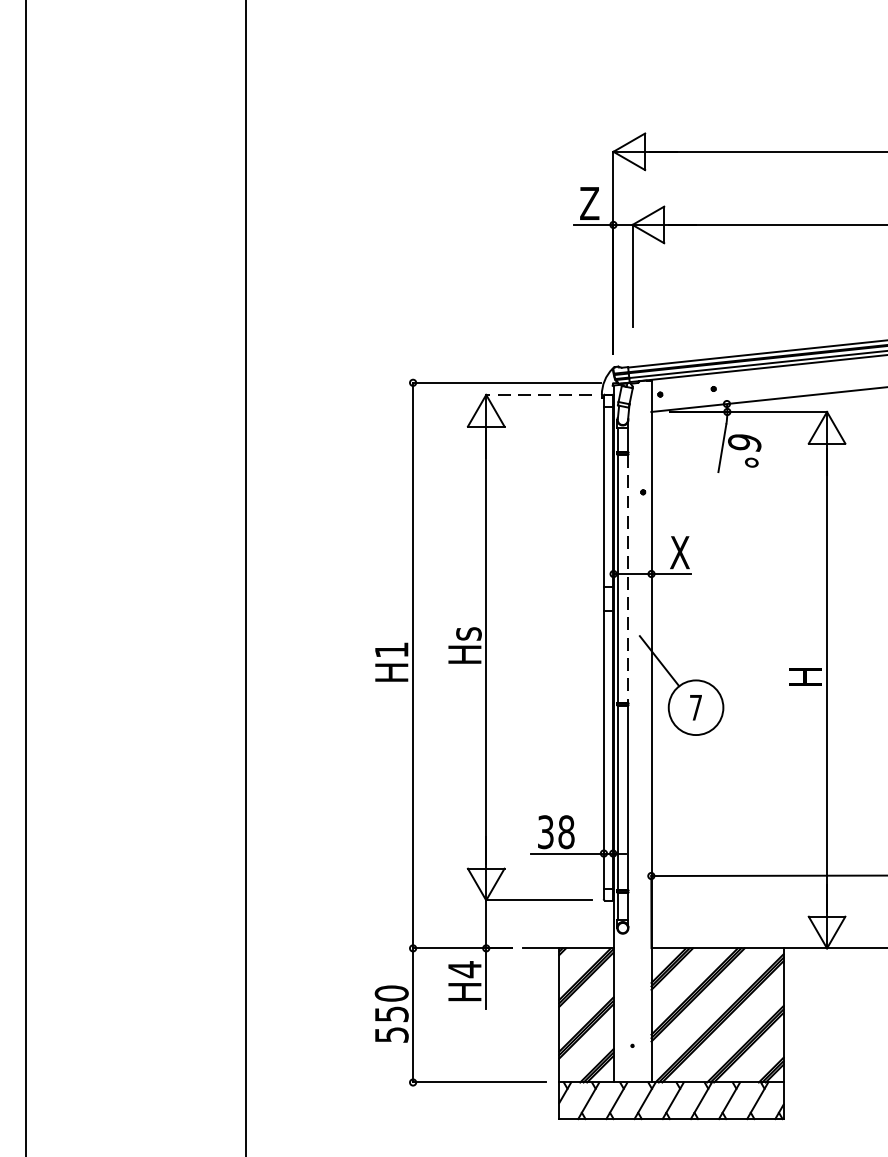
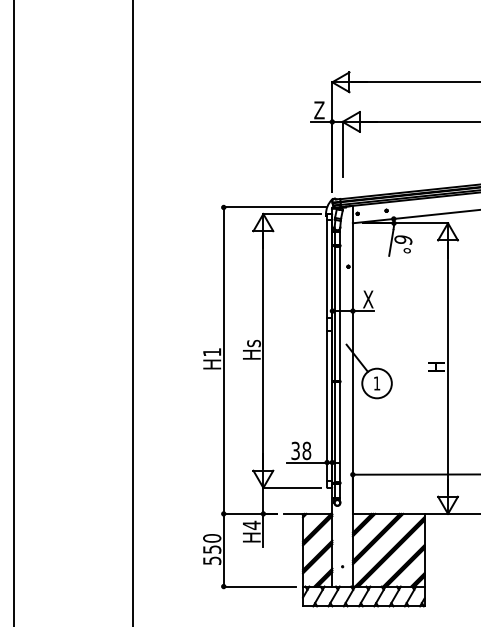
line: (538, 395) -> (291, 214), dashed -> solid
line: (628, 580) -> (340, 314), dashed -> solid
text: (695, 707) -> (376, 383), 7 -> 1

